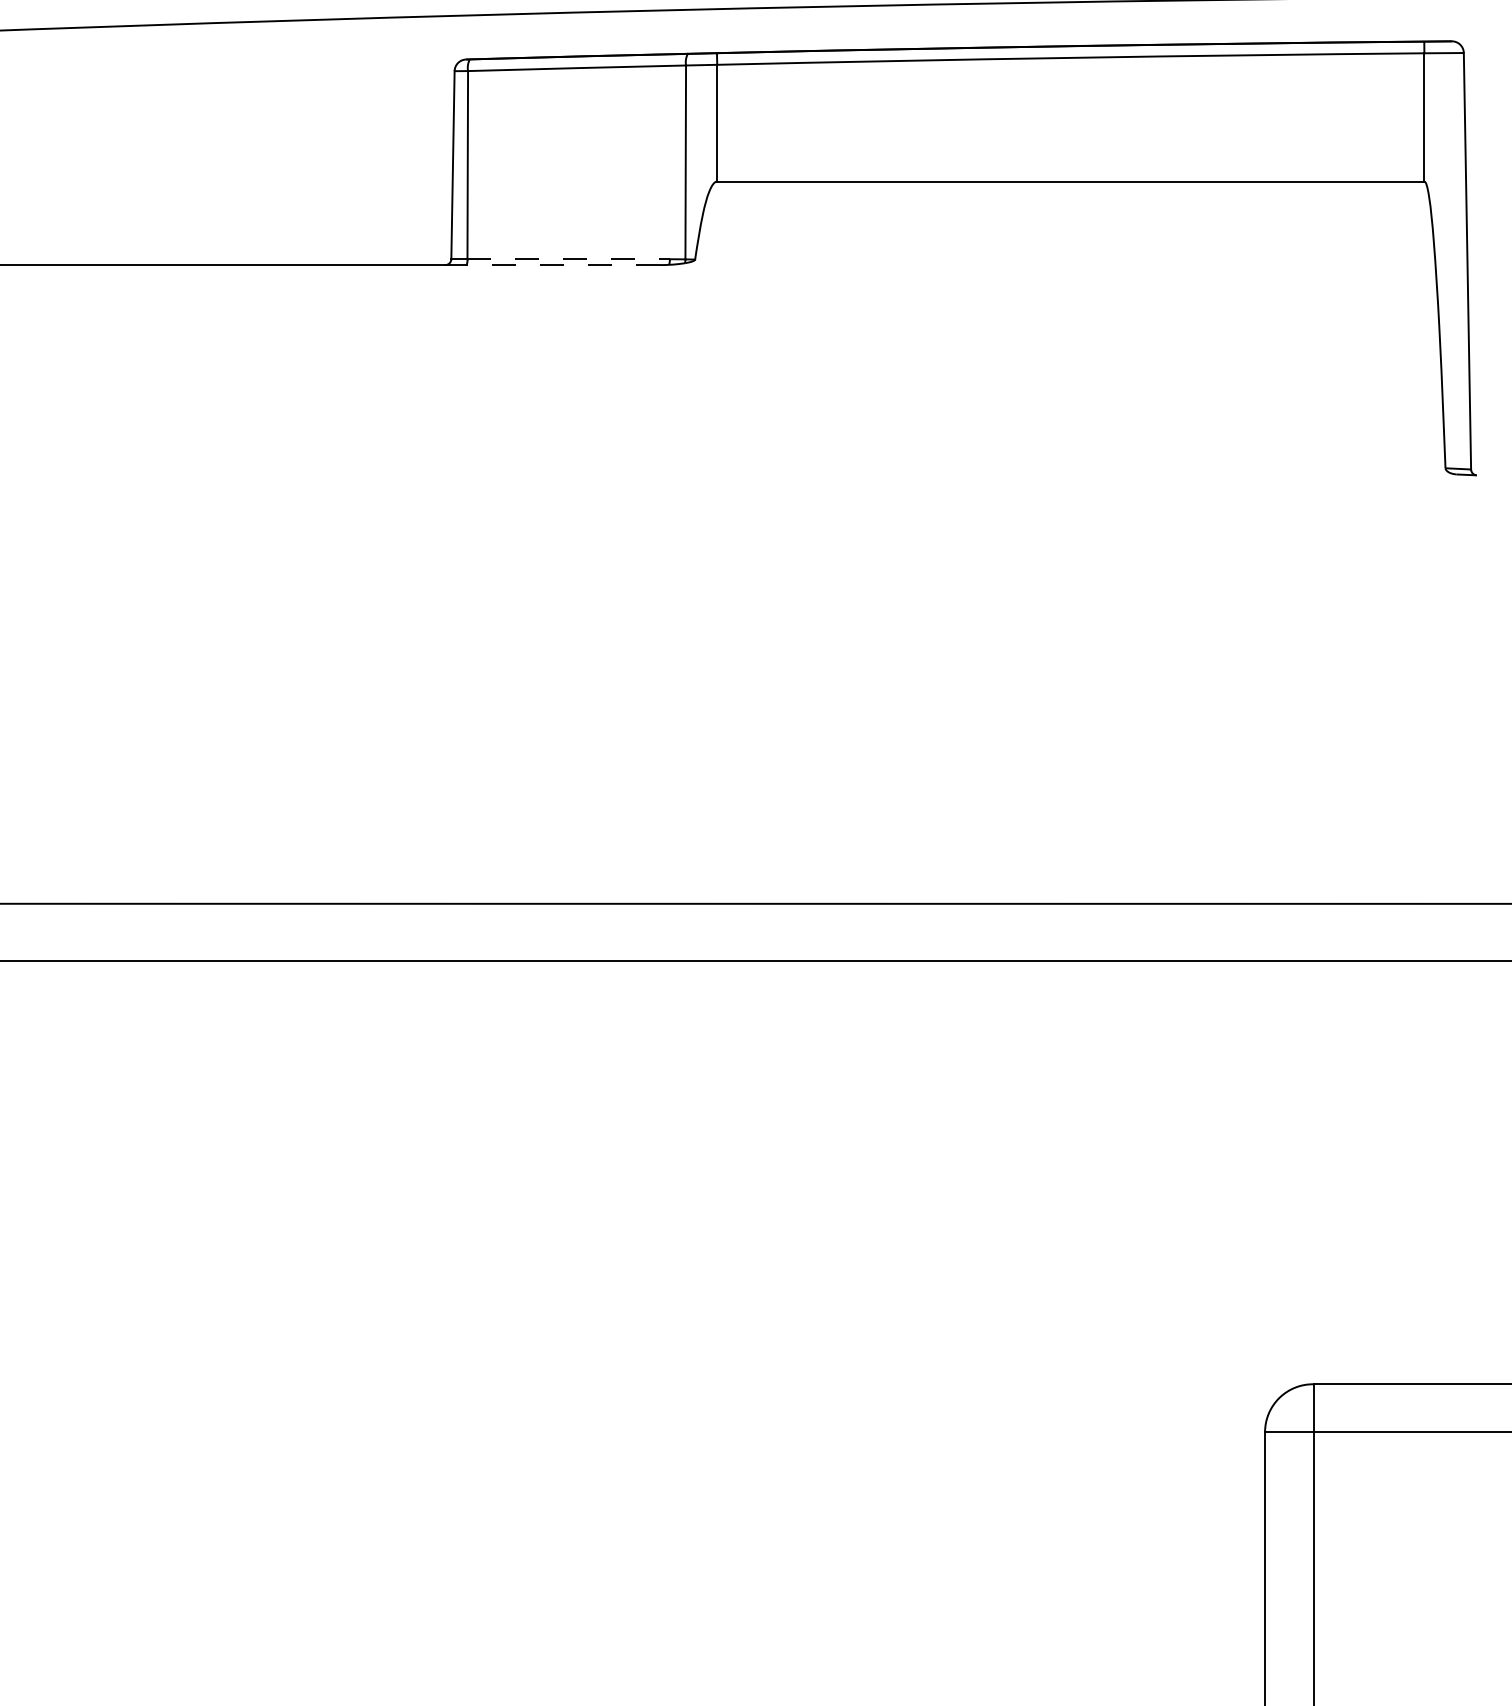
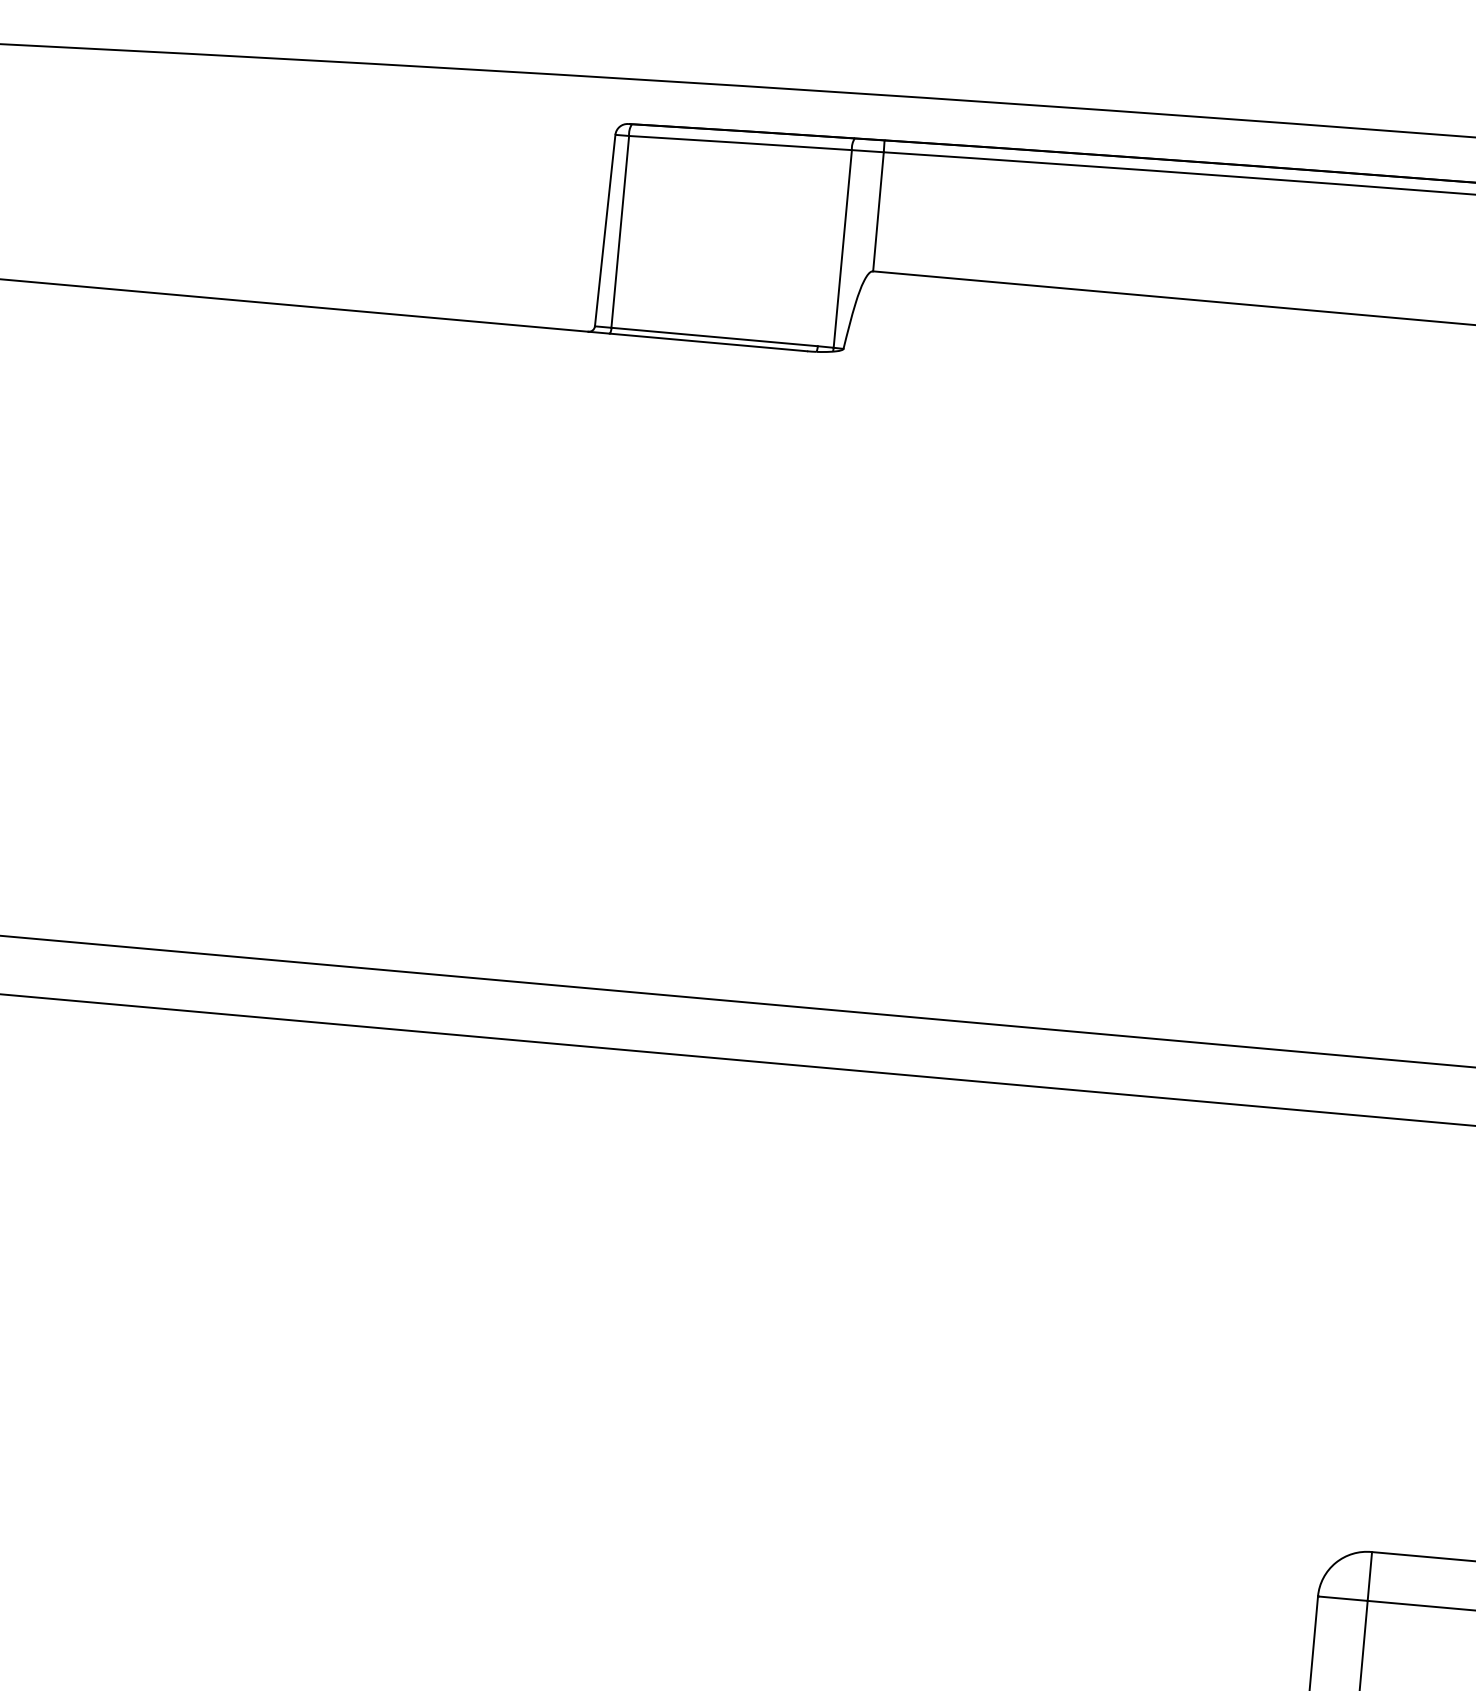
line: (569, 259) -> (715, 337), dashed -> solid
line: (563, 265) -> (708, 342), dashed -> solid

